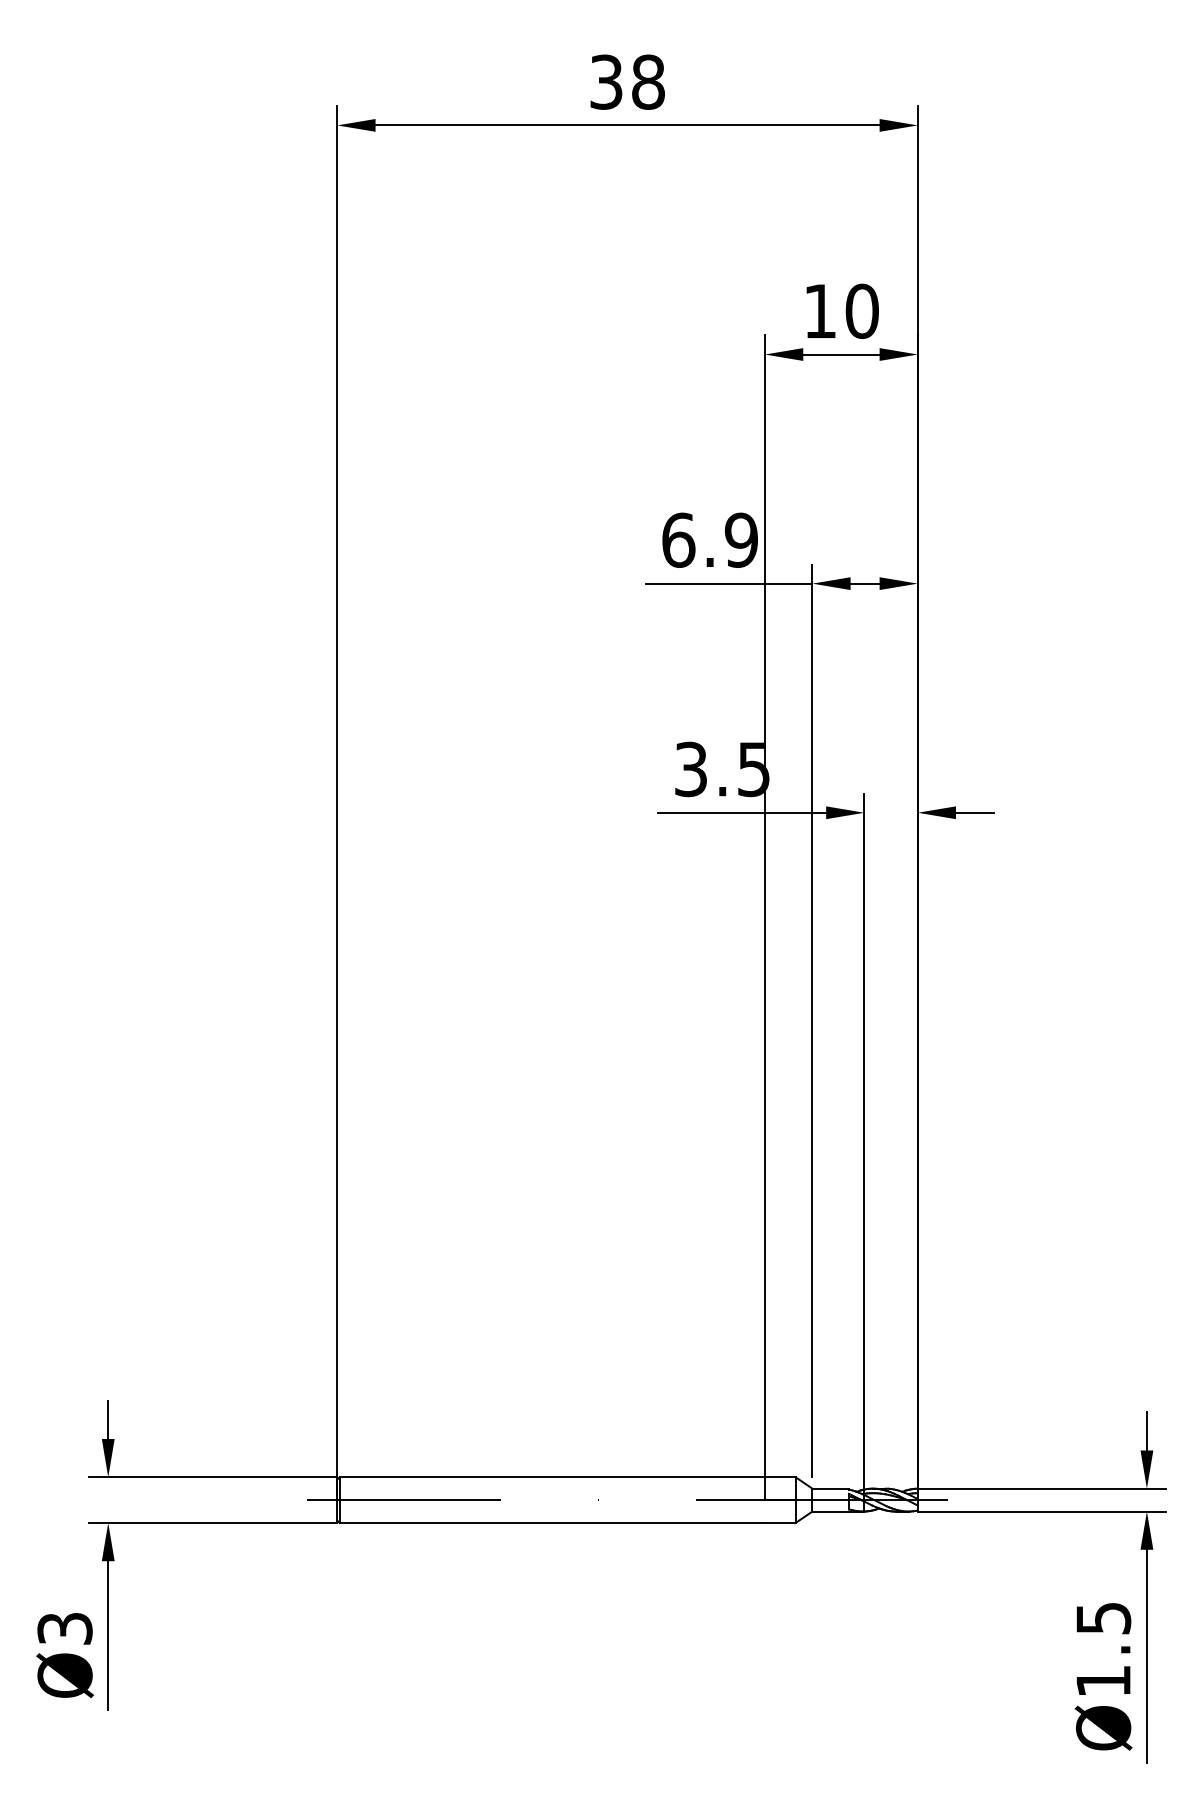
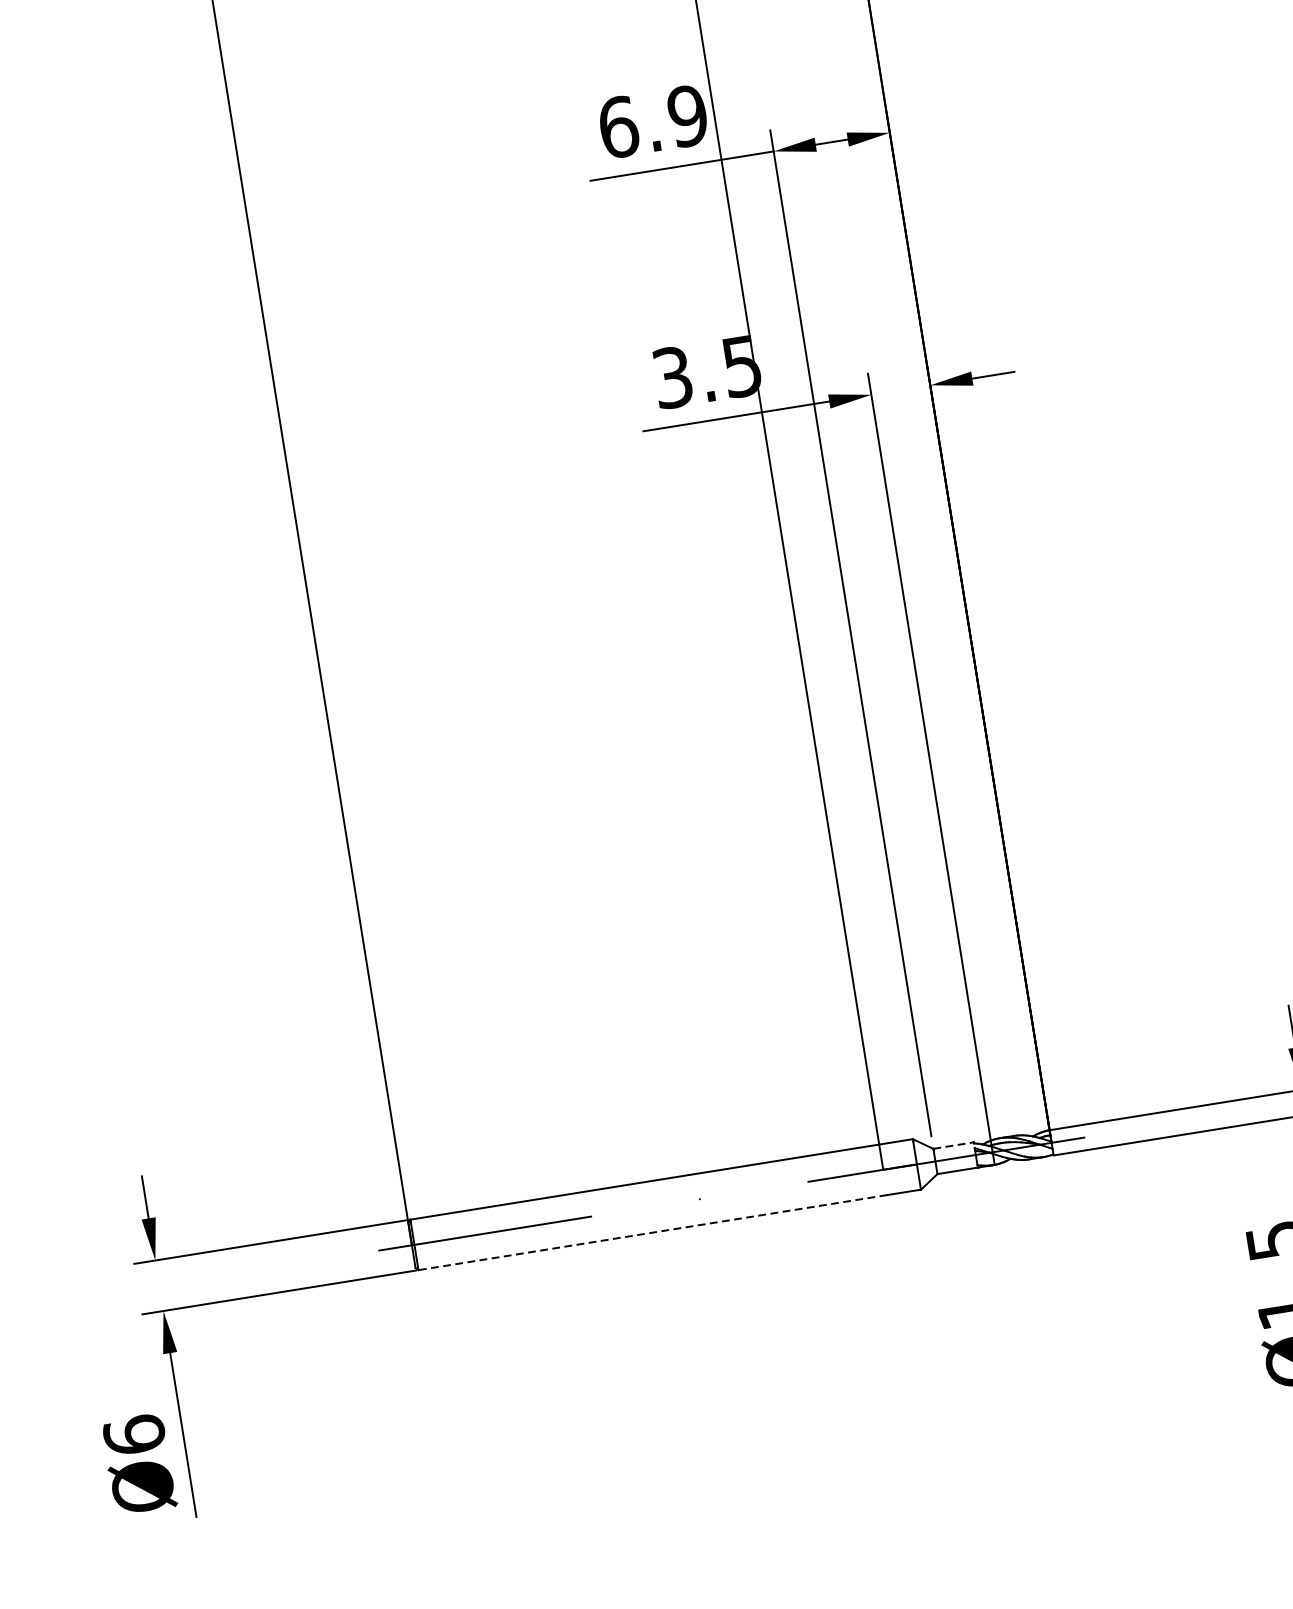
line: (831, 1488) -> (954, 1145), solid -> dashed
line: (552, 1523) -> (653, 1233), solid -> dashed
text: (64, 1628) -> (133, 1434), Ø3 -> Ø6

